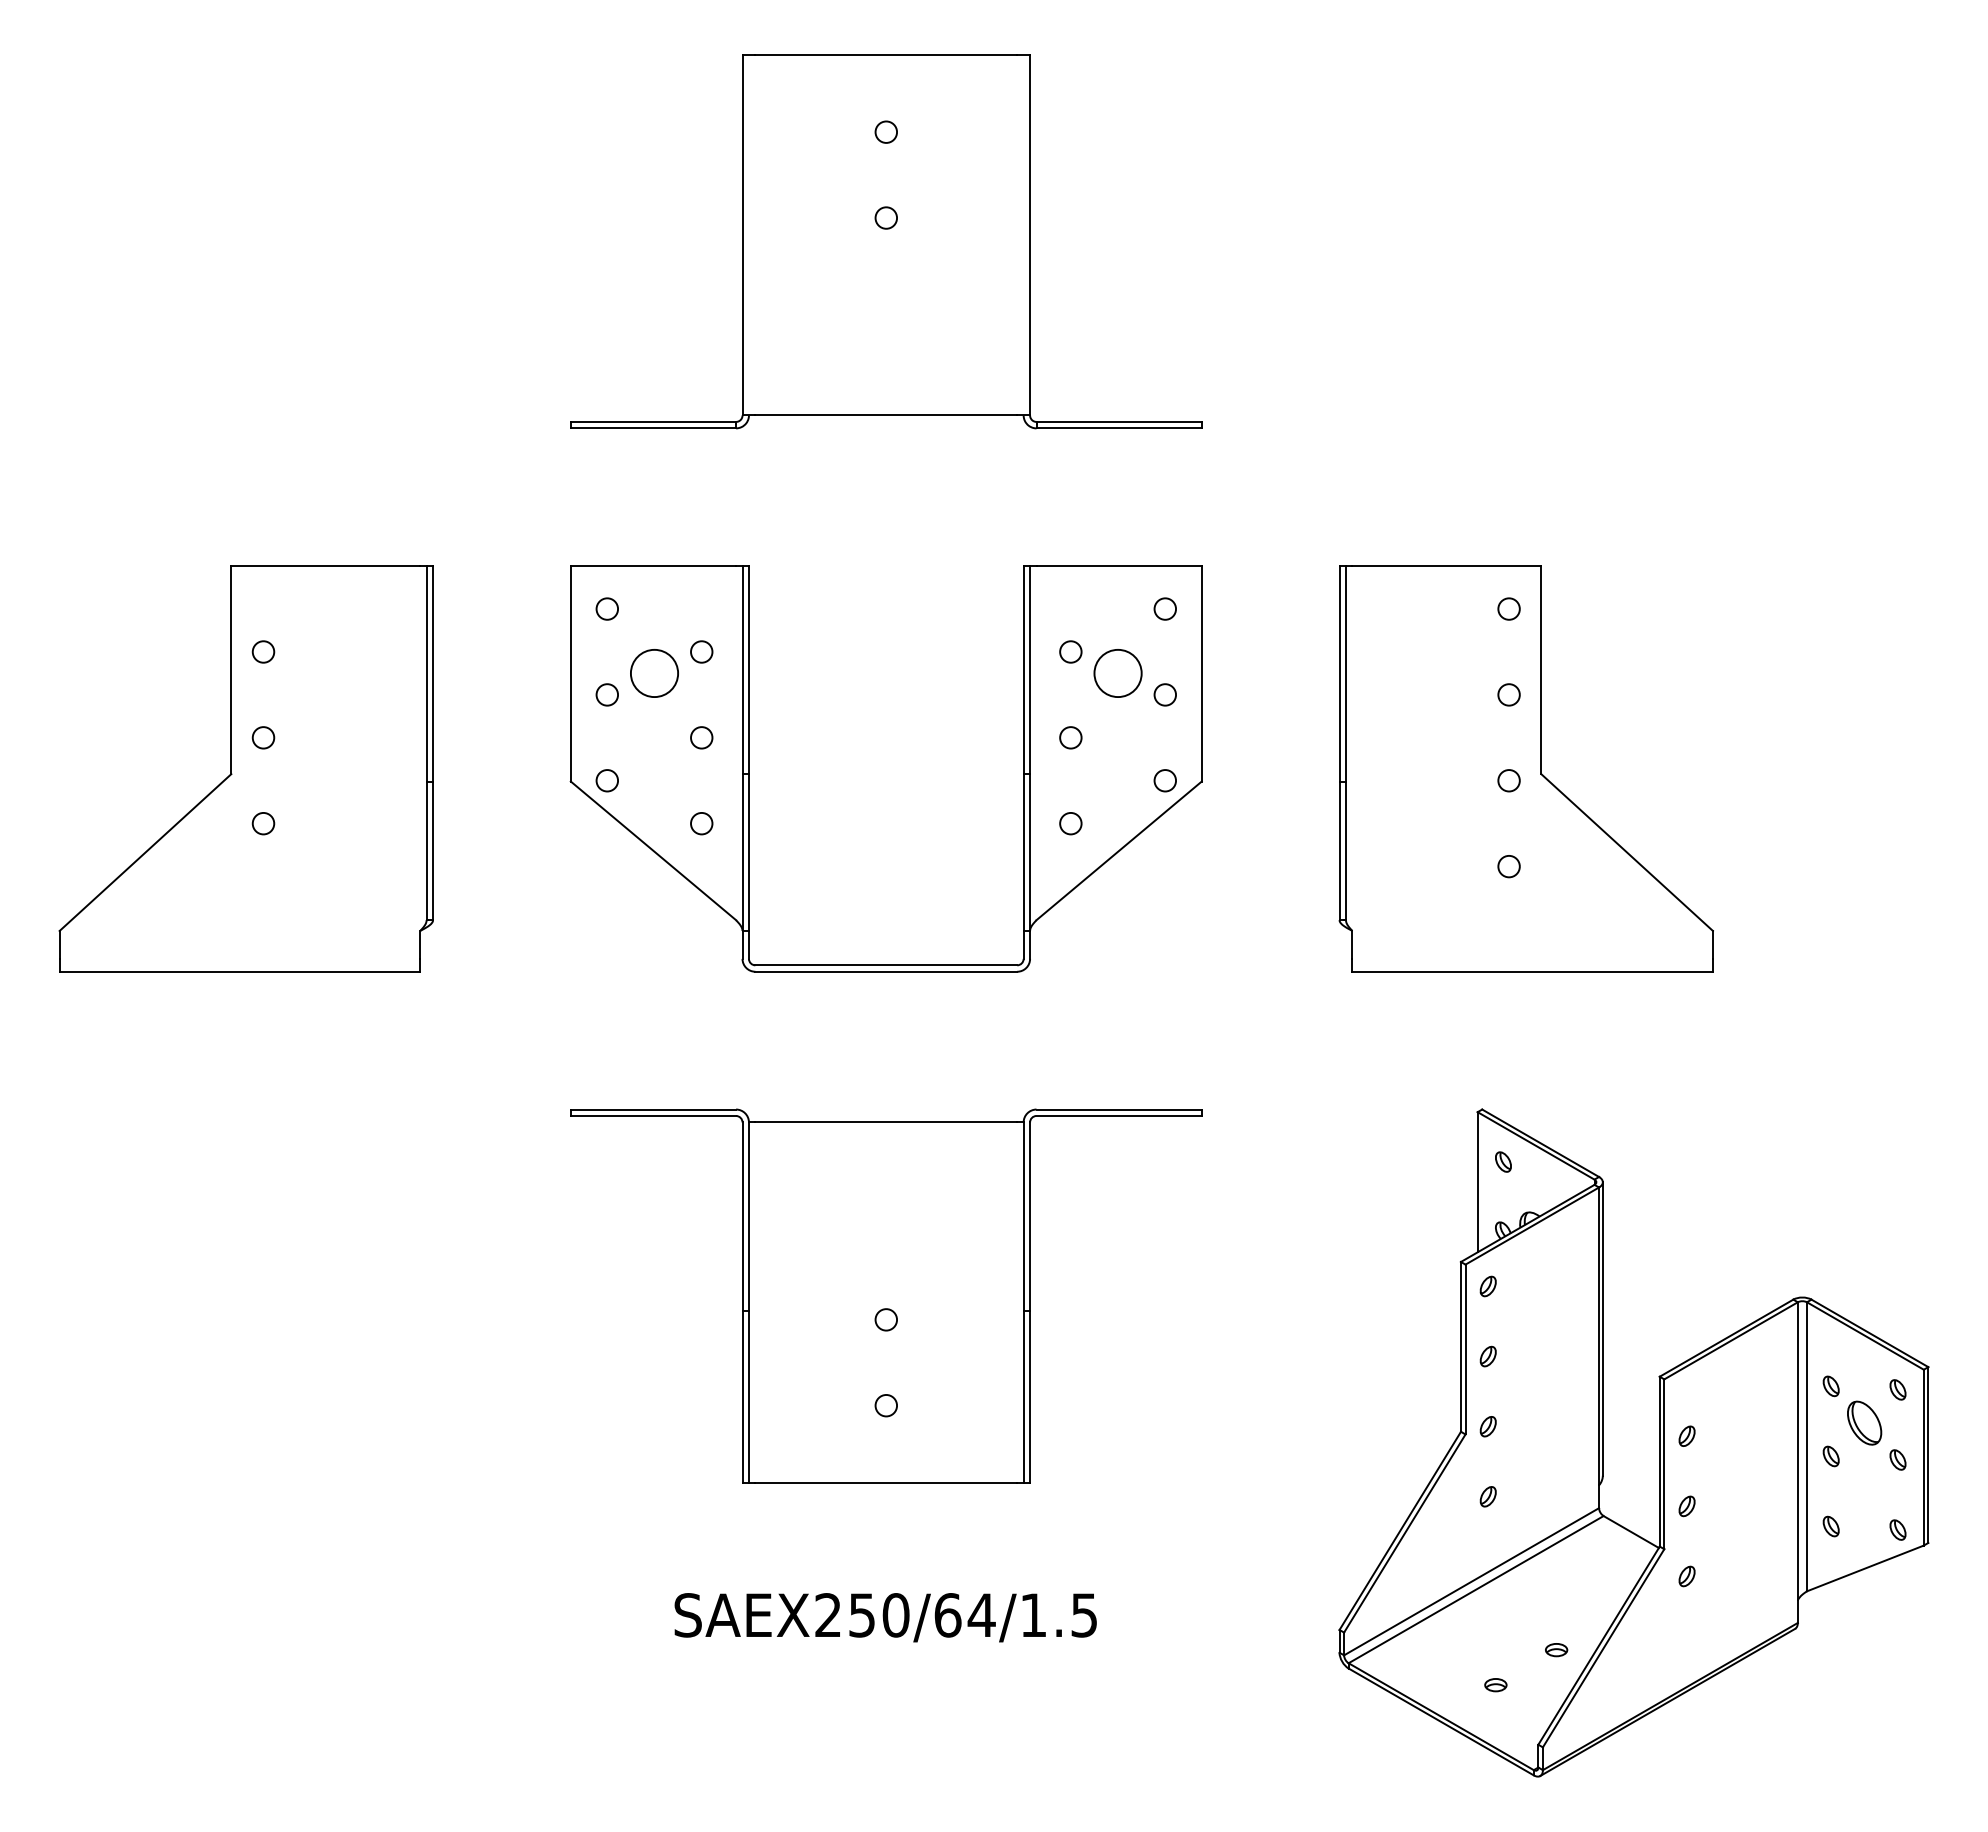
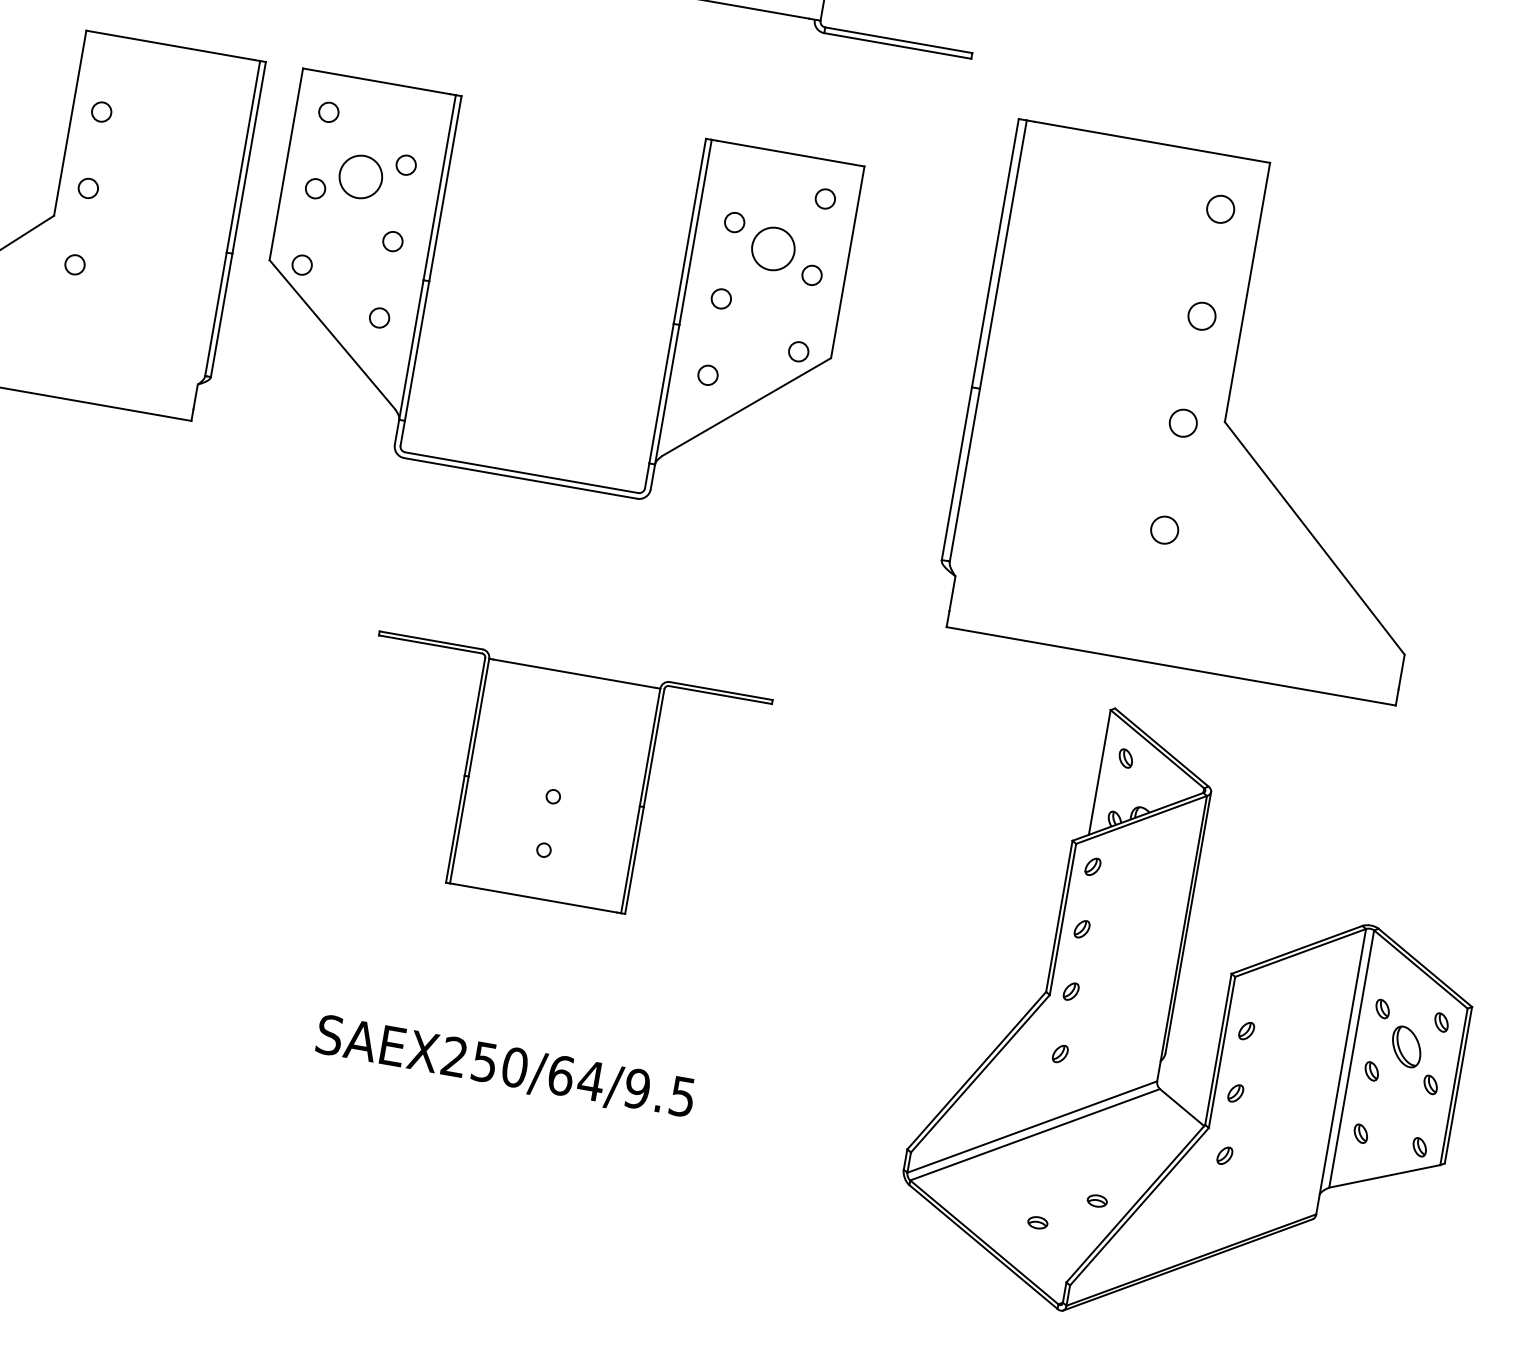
part: (749, 768) -> (430, 276), moved
part: (1525, 768) -> (1206, 411), size x1.4
part: (886, 1295) -> (556, 781), size x0.7
text: (1033, 1615) -> (637, 1089), SAEX250/64/1.5 -> SAEX250/64/9.5

